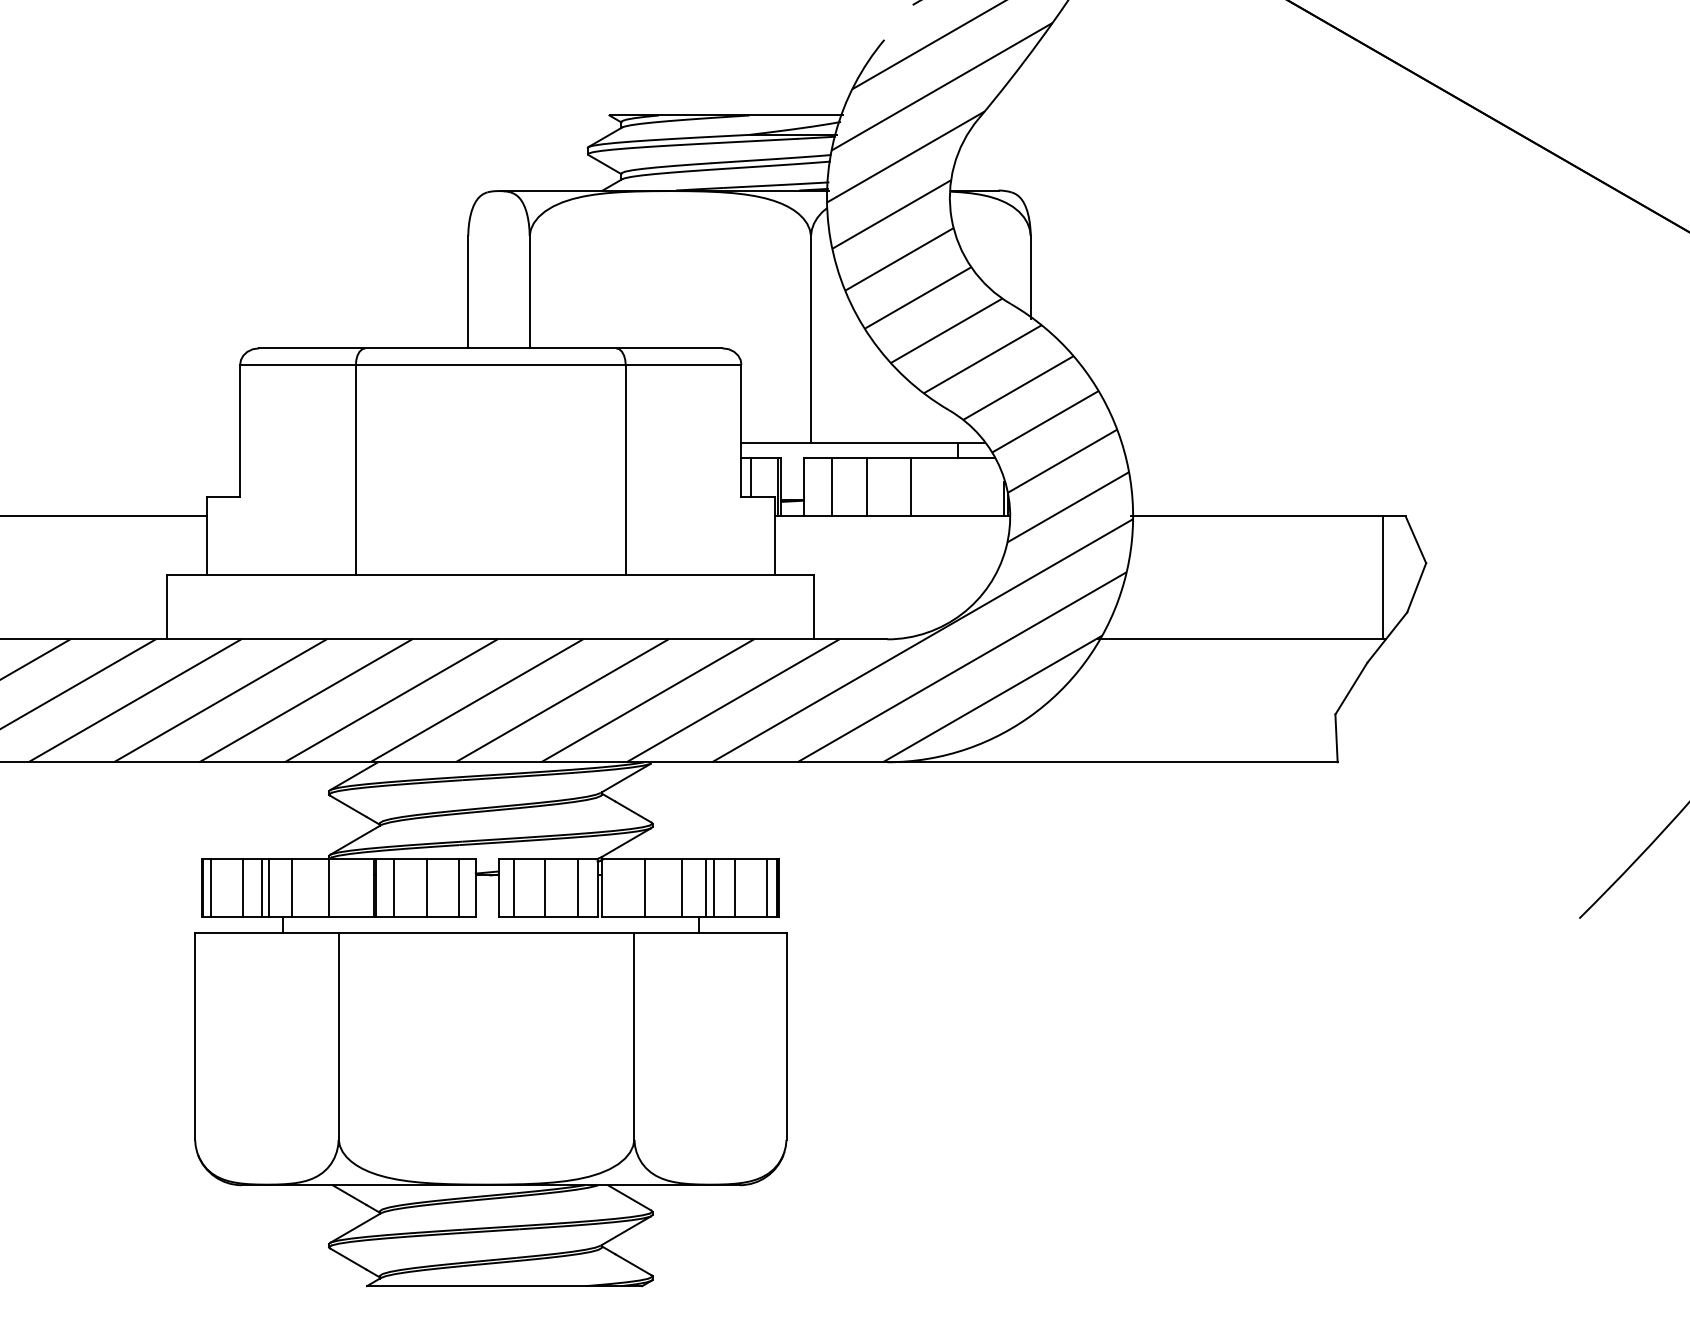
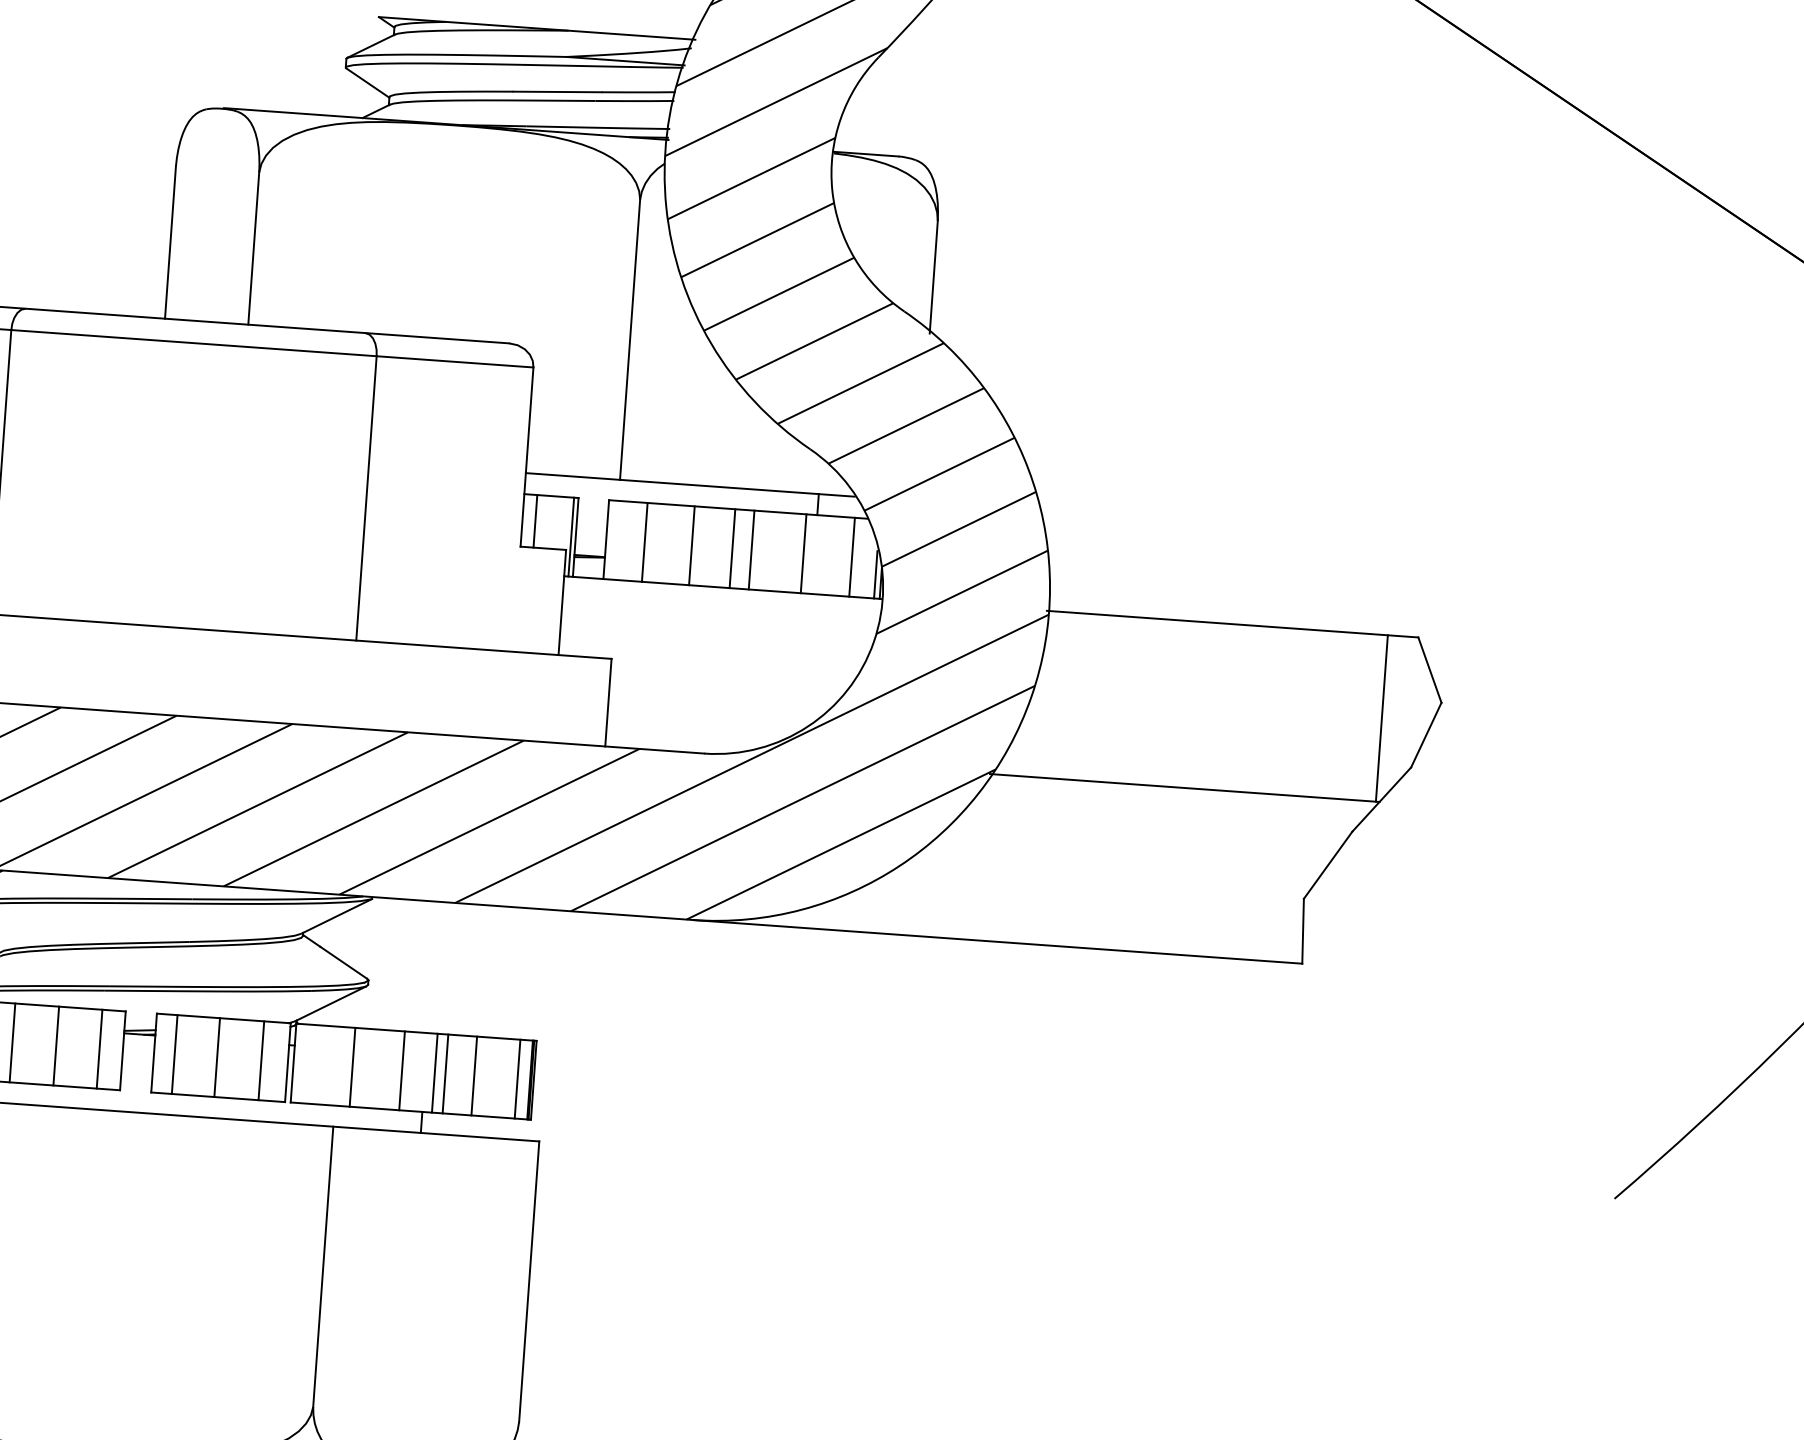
line: (897, 487) -> (732, 548), added
line: (949, 487) -> (803, 553), added
line: (985, 487) -> (852, 557), added

